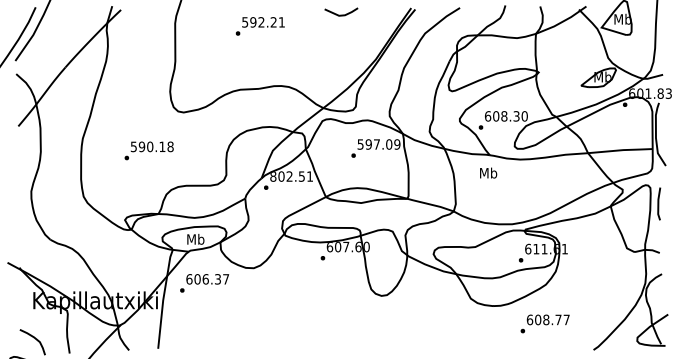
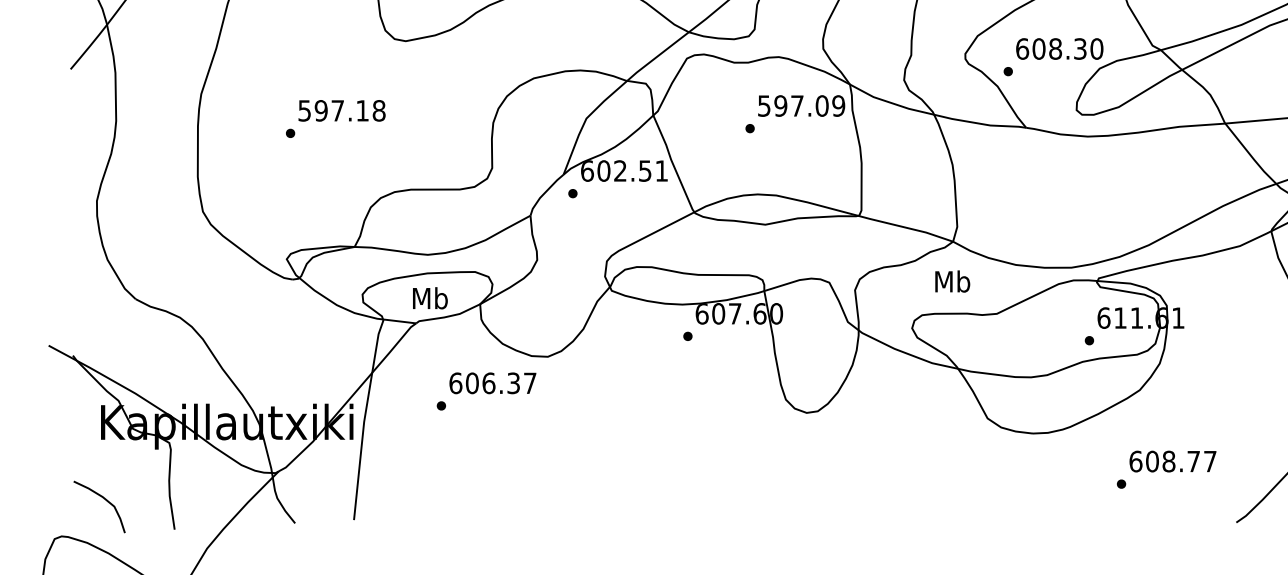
text: (150, 146) -> (338, 110), 590.18 -> 597.18
text: (488, 172) -> (952, 280), moved
text: (273, 176) -> (587, 170), 802.51 -> 602.51
text: (204, 283) -> (486, 391), moved
text: (544, 323) -> (1165, 468), moved

